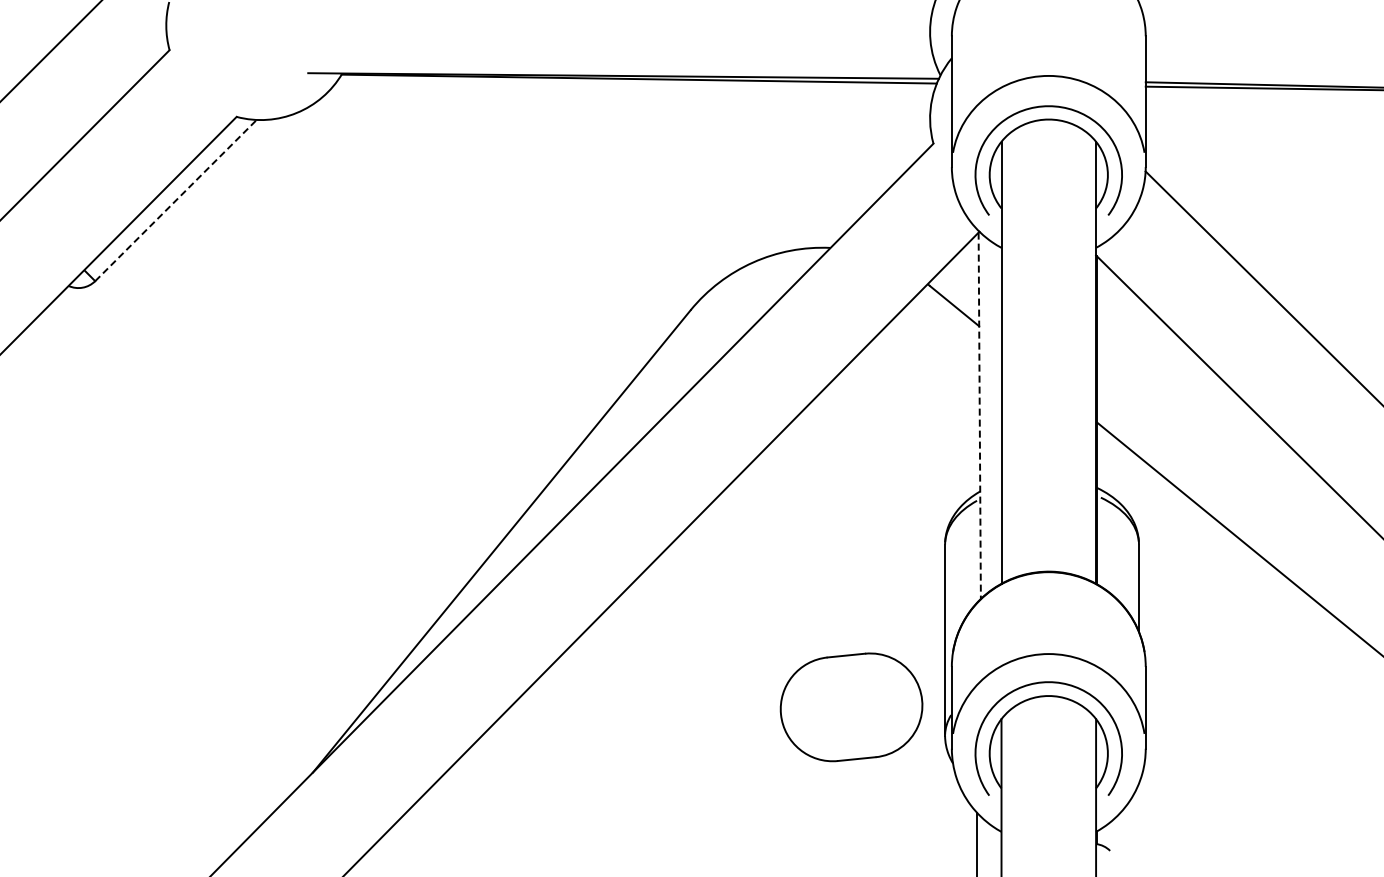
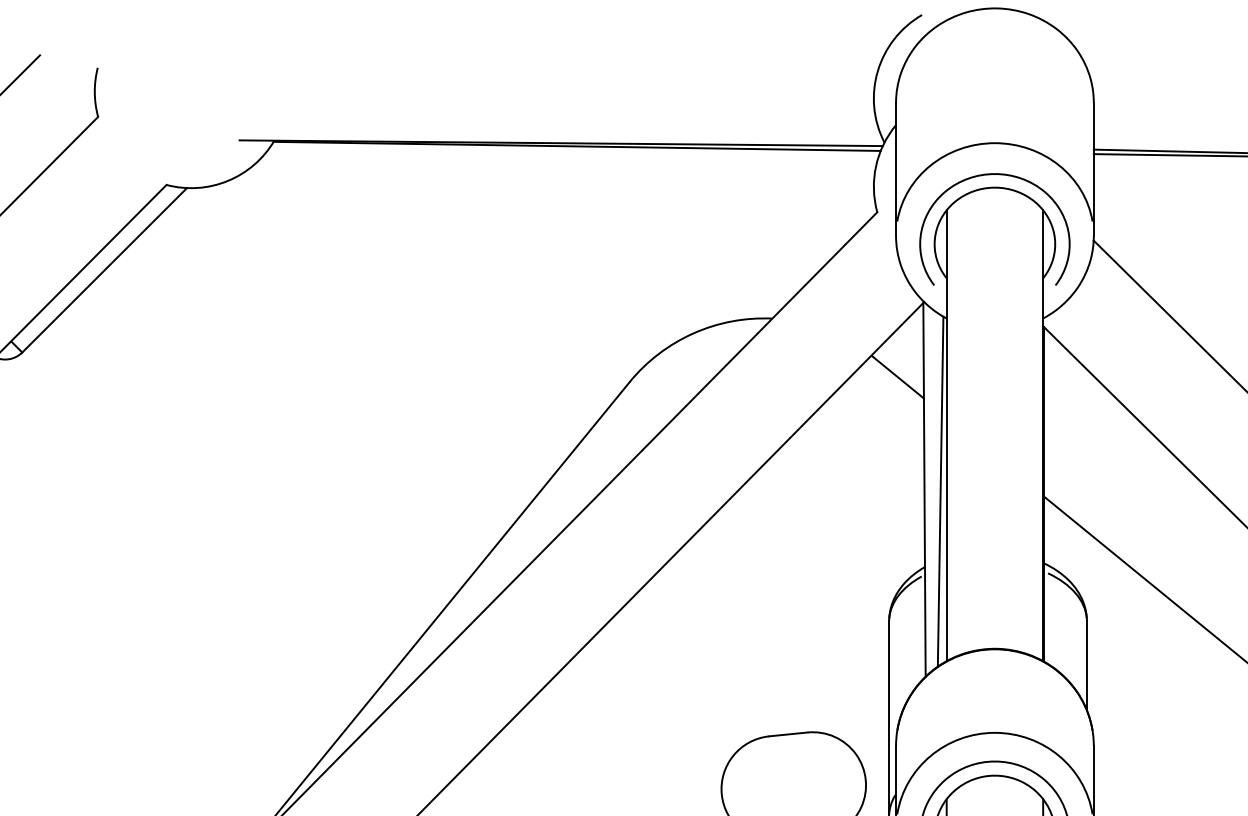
line: (176, 200) -> (105, 270), dashed -> solid
line: (979, 416) -> (924, 490), dashed -> solid
line: (995, 417) -> (940, 491), added

